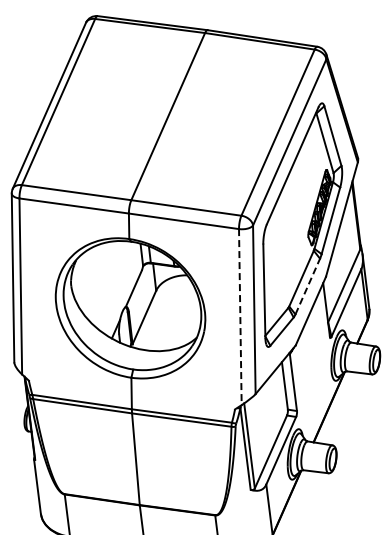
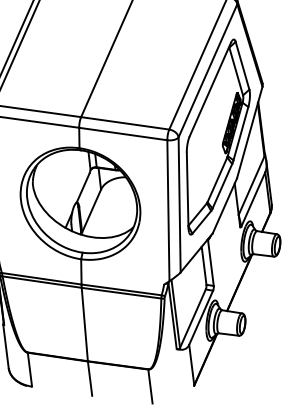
line: (307, 286) -> (222, 186), dashed -> solid
line: (240, 317) -> (168, 211), dashed -> solid

